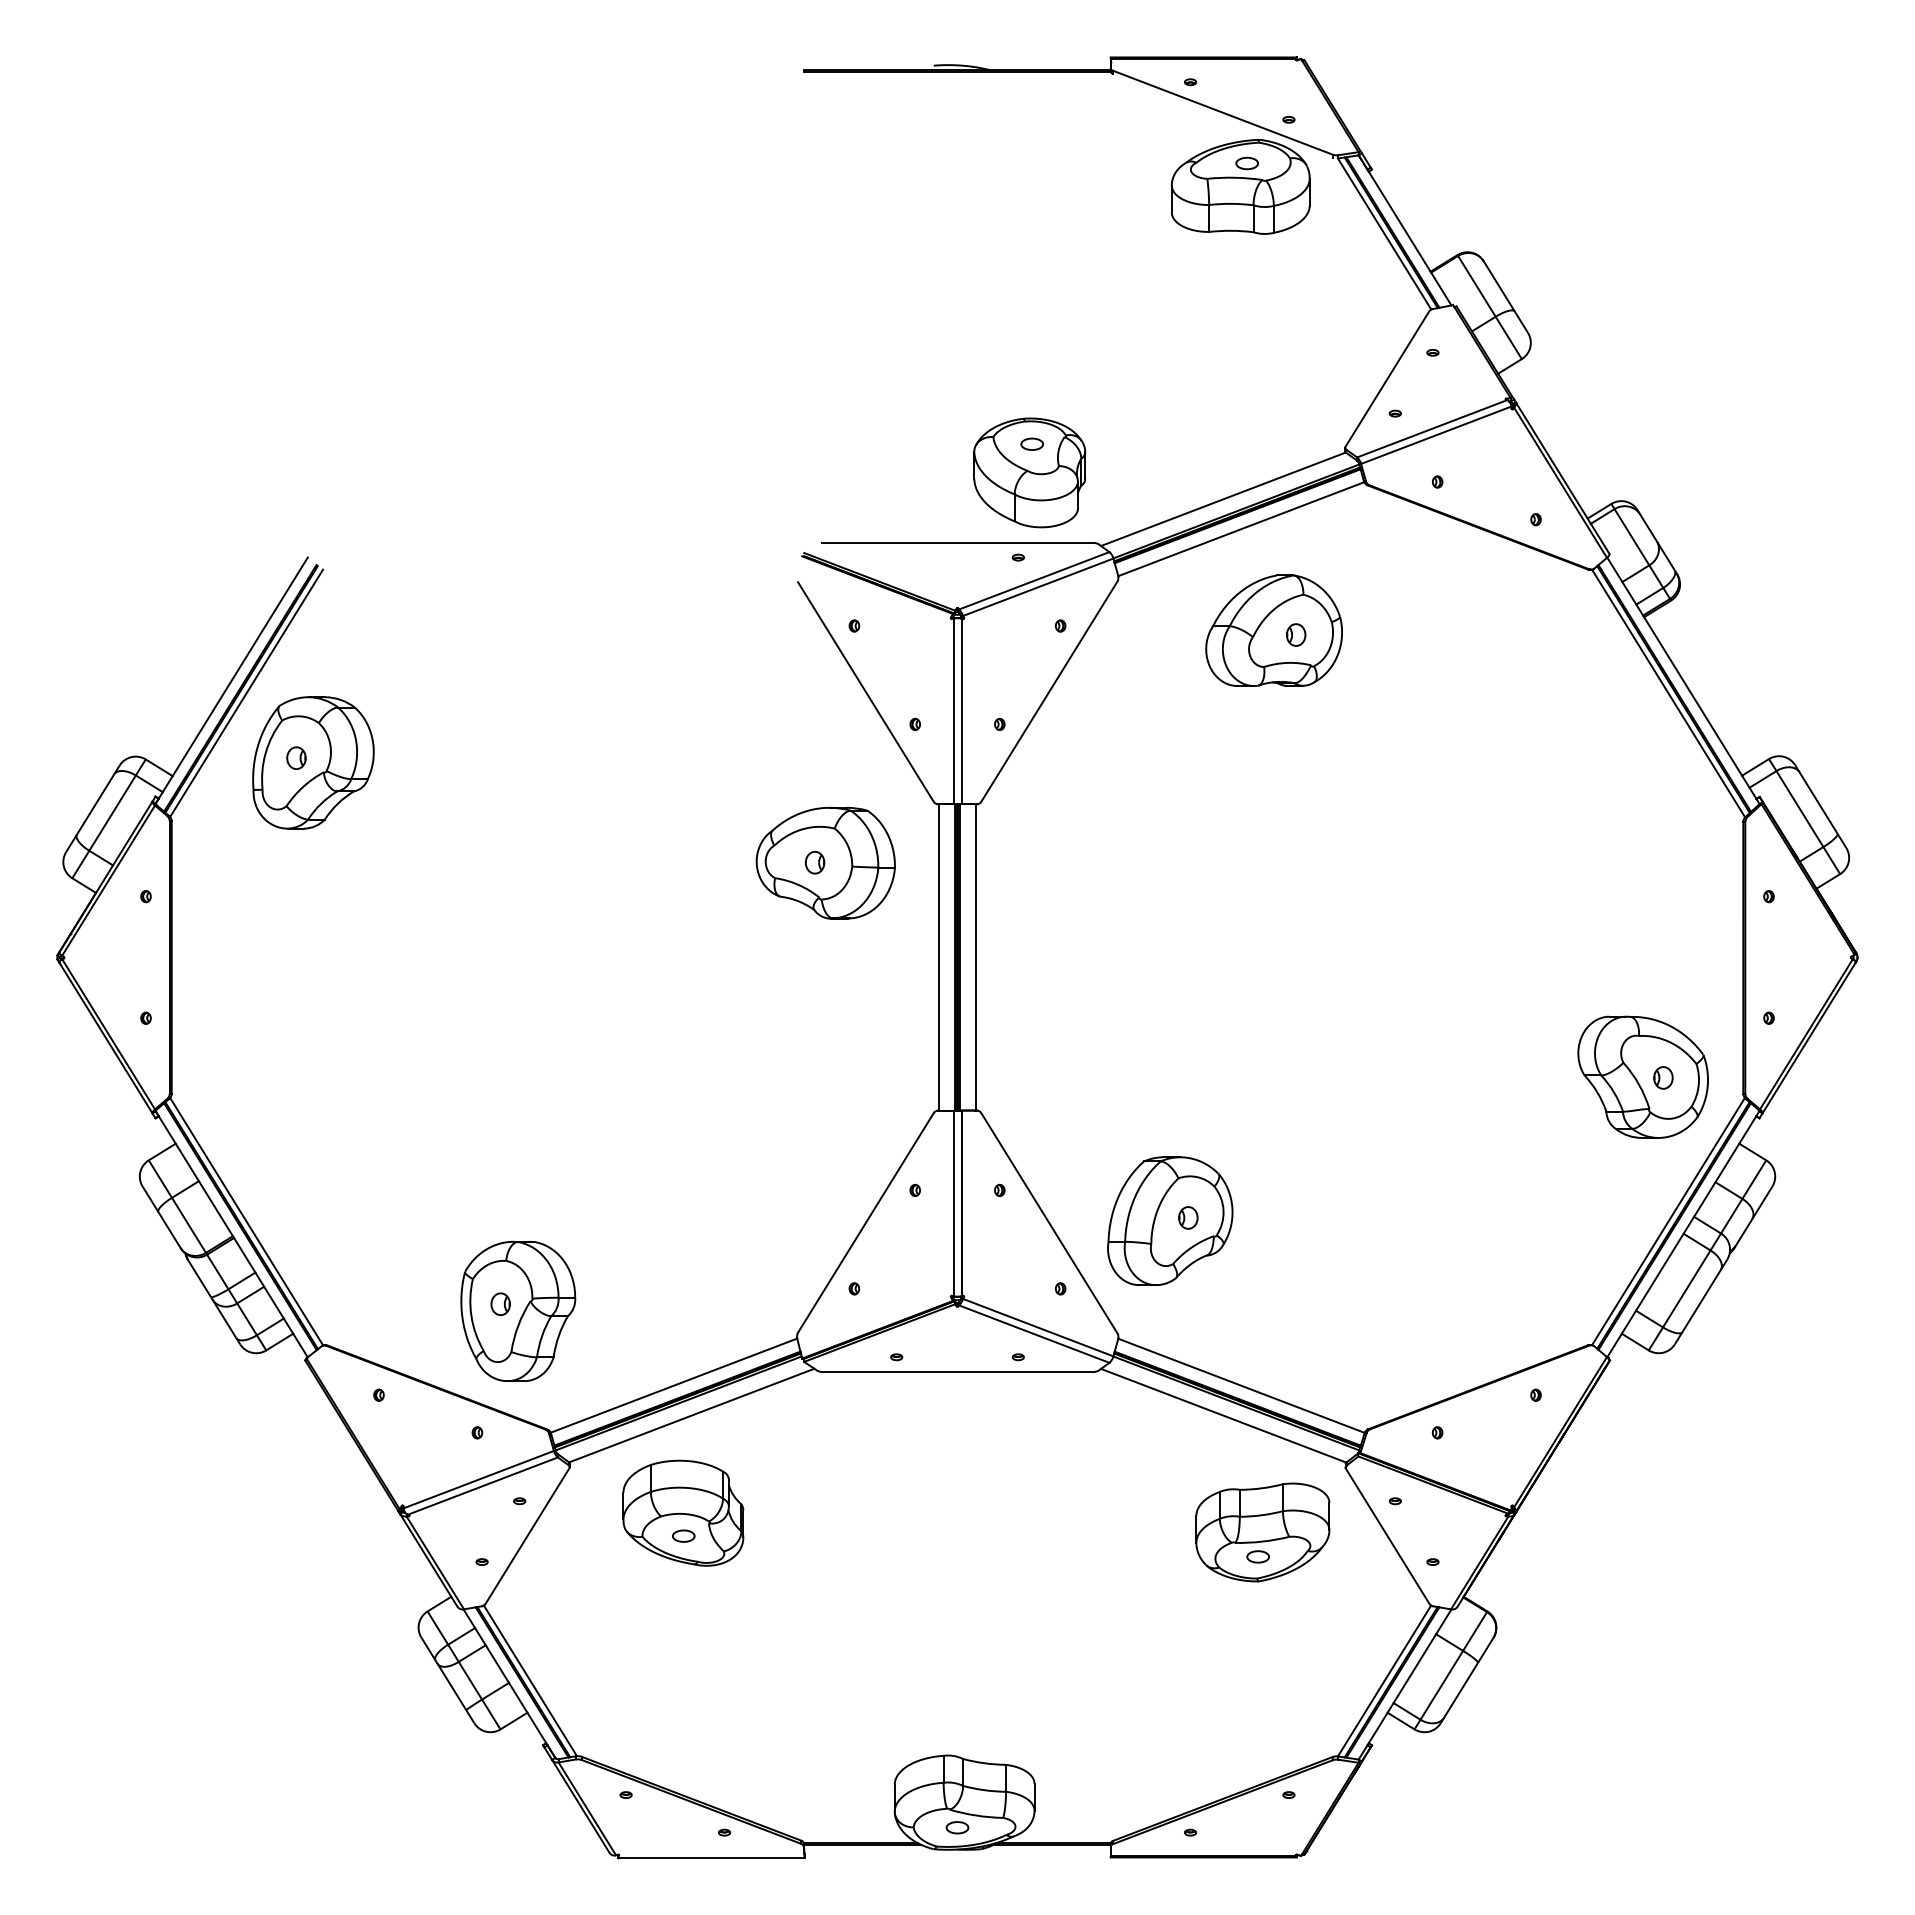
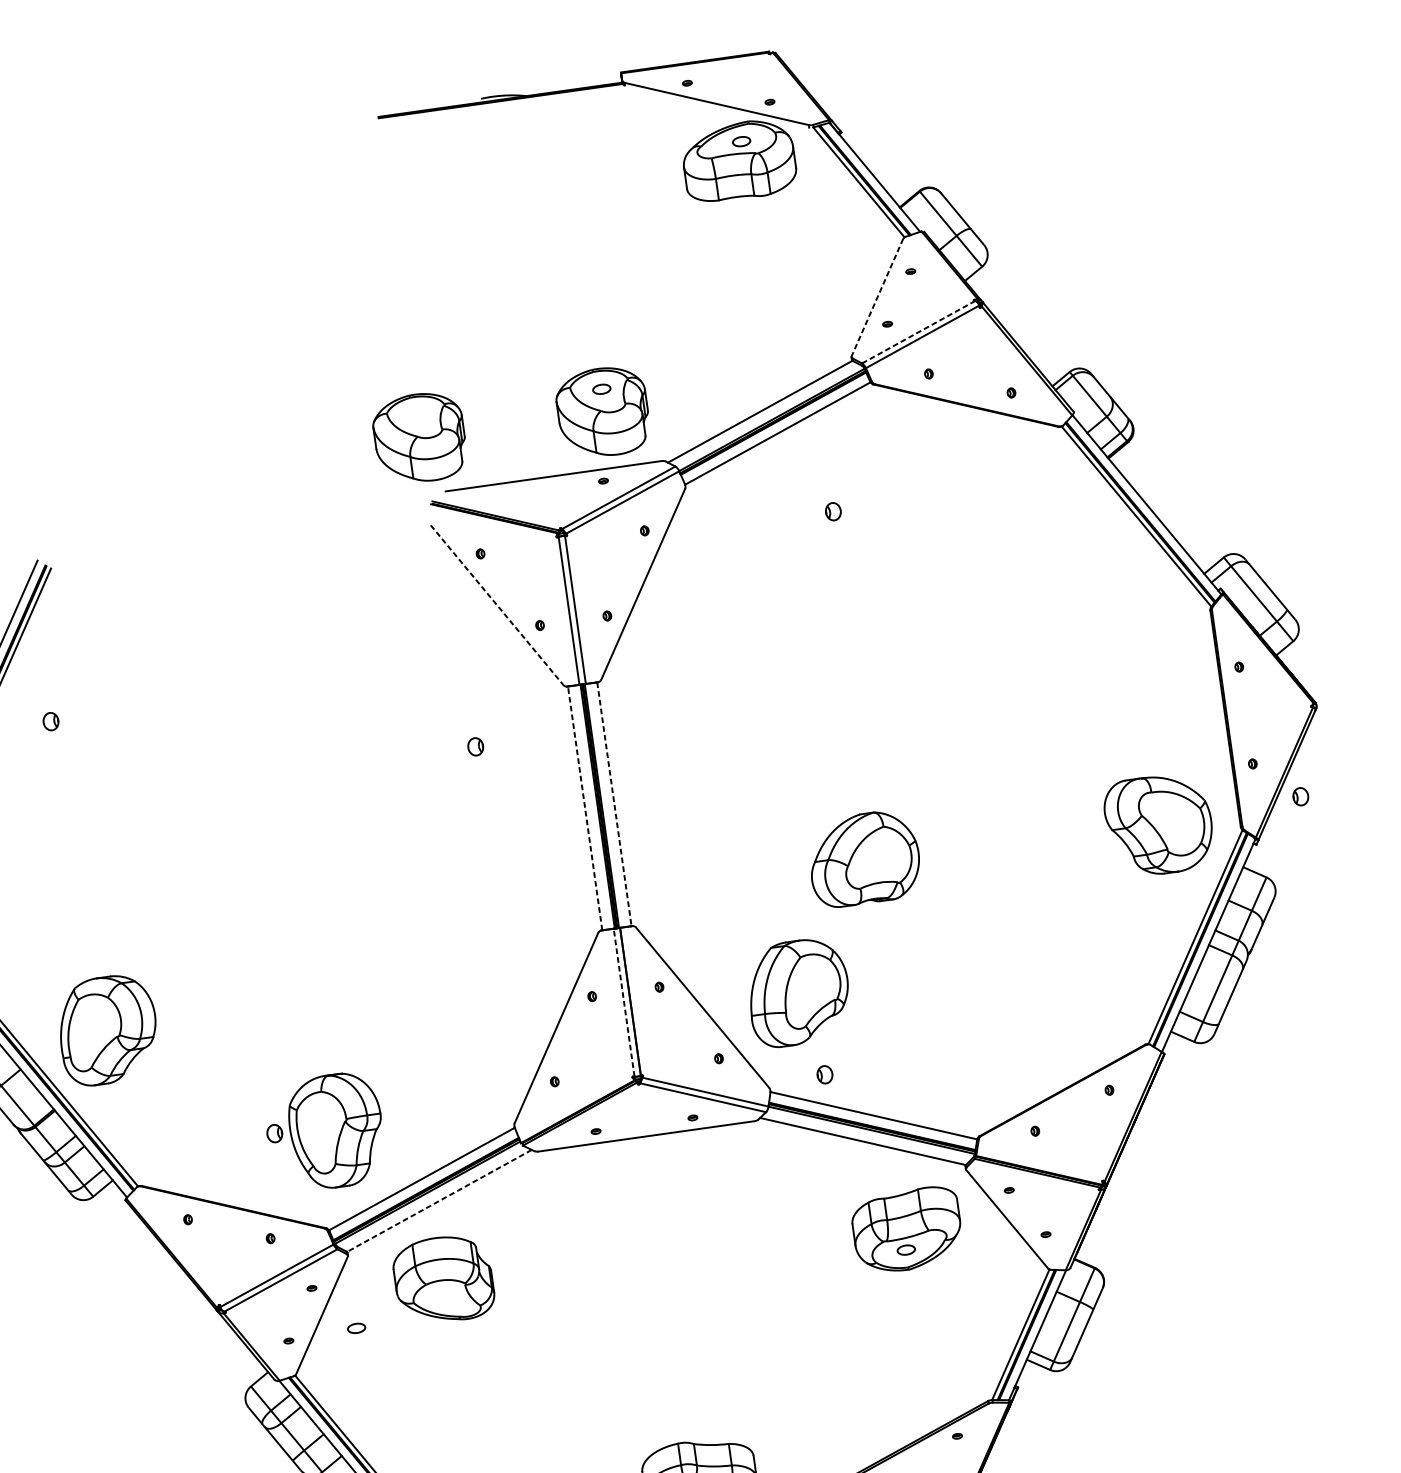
line: (1387, 378) -> (877, 297), solid -> dashed
line: (1432, 428) -> (918, 331), solid -> dashed
part: (799, 472) -> (419, 437), added
part: (1273, 630) -> (863, 858), moved
line: (866, 692) -> (497, 605), solid -> dashed
part: (313, 762) -> (108, 1029), moved
part: (825, 862) -> (484, 745), removed
line: (939, 956) -> (585, 807), solid -> dashed
line: (975, 957) -> (614, 804), solid -> dashed
part: (1663, 1077) -> (1300, 796), moved
line: (953, 1203) -> (624, 1002), solid -> dashed
part: (1188, 1217) -> (825, 1074), moved
part: (518, 1310) -> (336, 1130), moved
line: (691, 1415) -> (439, 1200), solid -> dashed
part: (683, 1535) -> (356, 1327), moved

